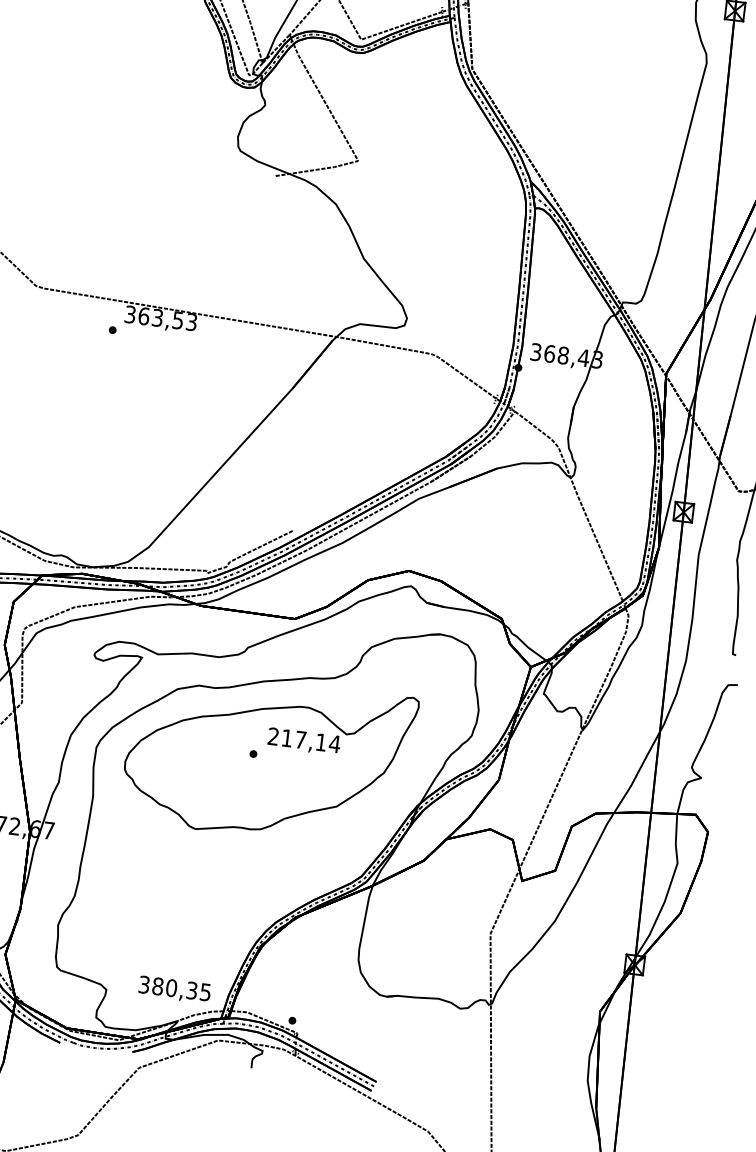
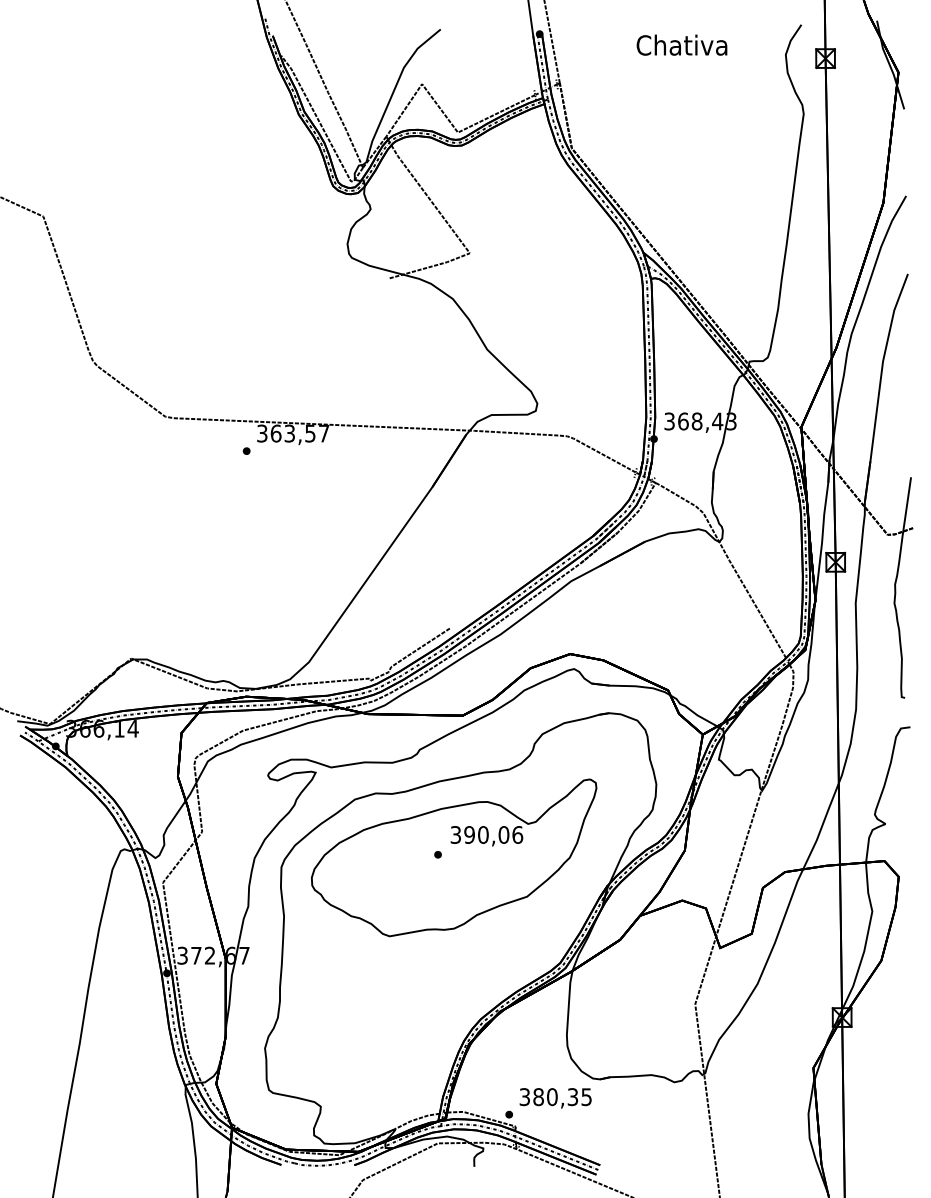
text: (192, 322) -> (324, 433), 363,53 -> 363,57
text: (304, 739) -> (486, 834), 217,14 -> 390,06
text: (174, 989) -> (555, 1098), moved

